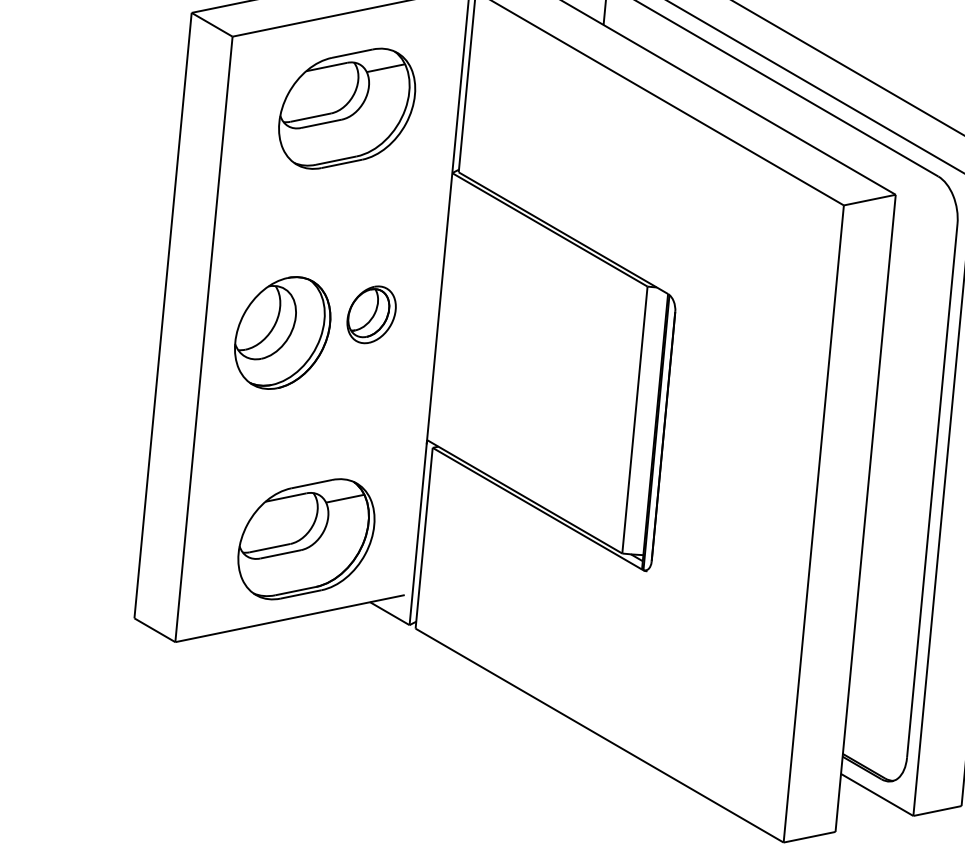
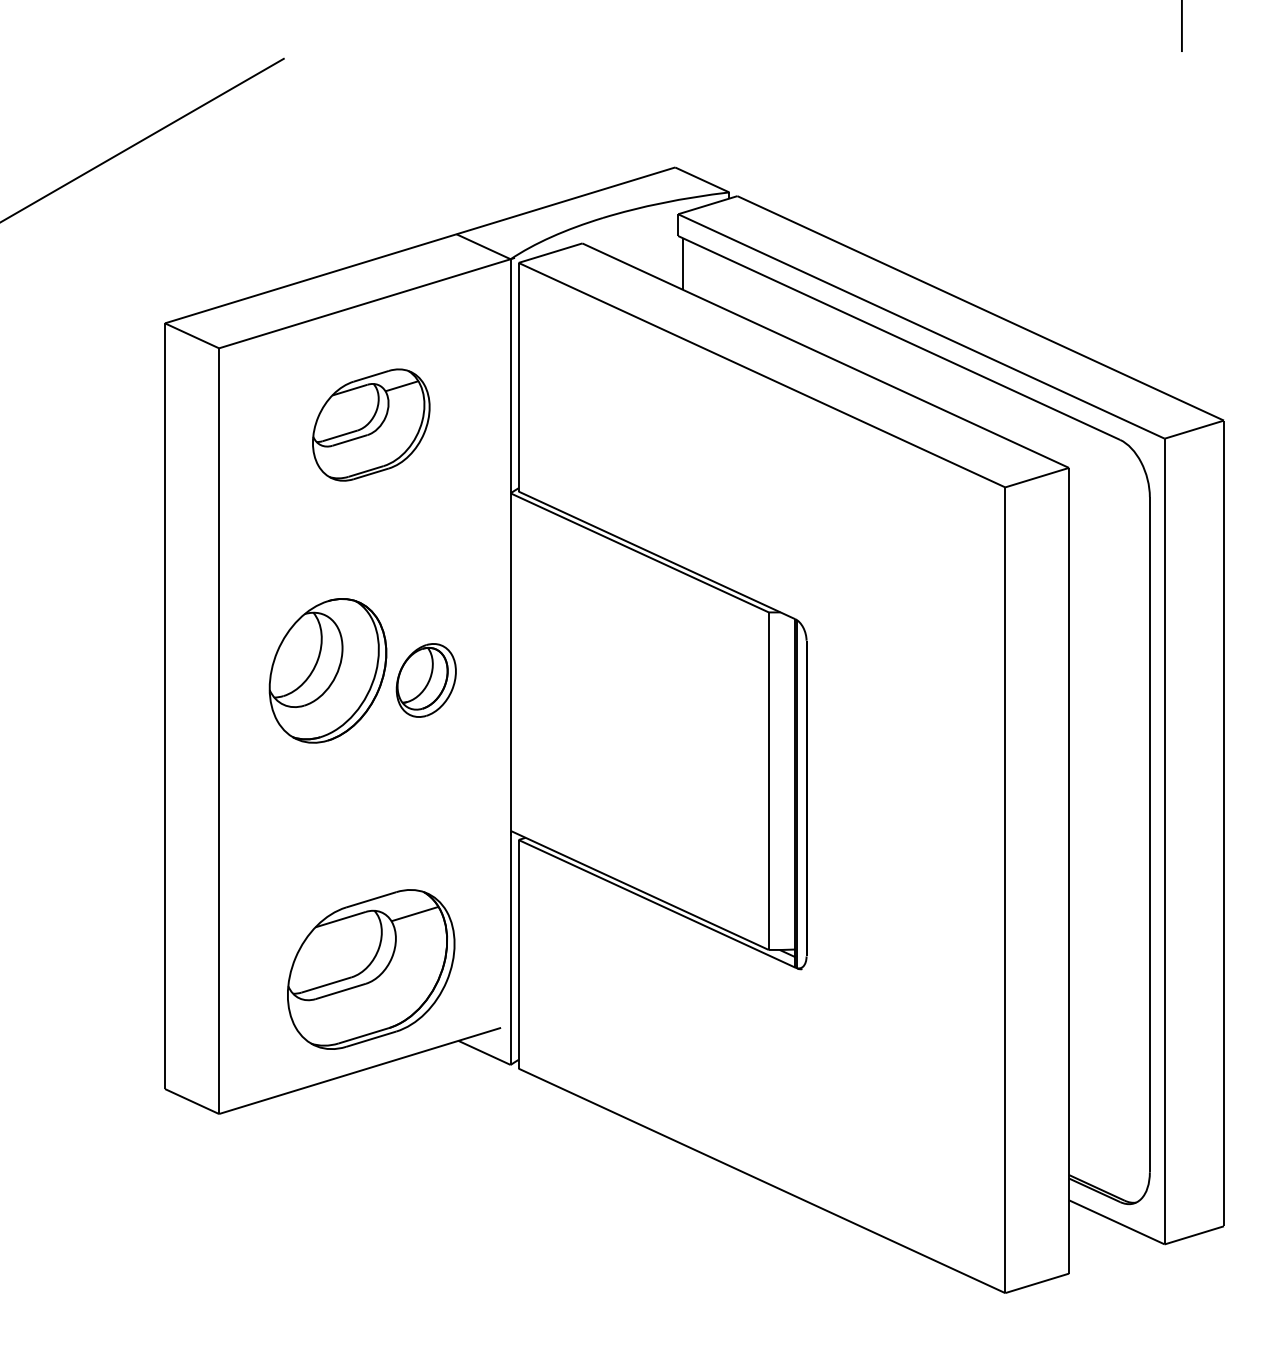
part: (347, 108) -> (371, 424), size x0.7
part: (282, 332) -> (327, 670), moved

